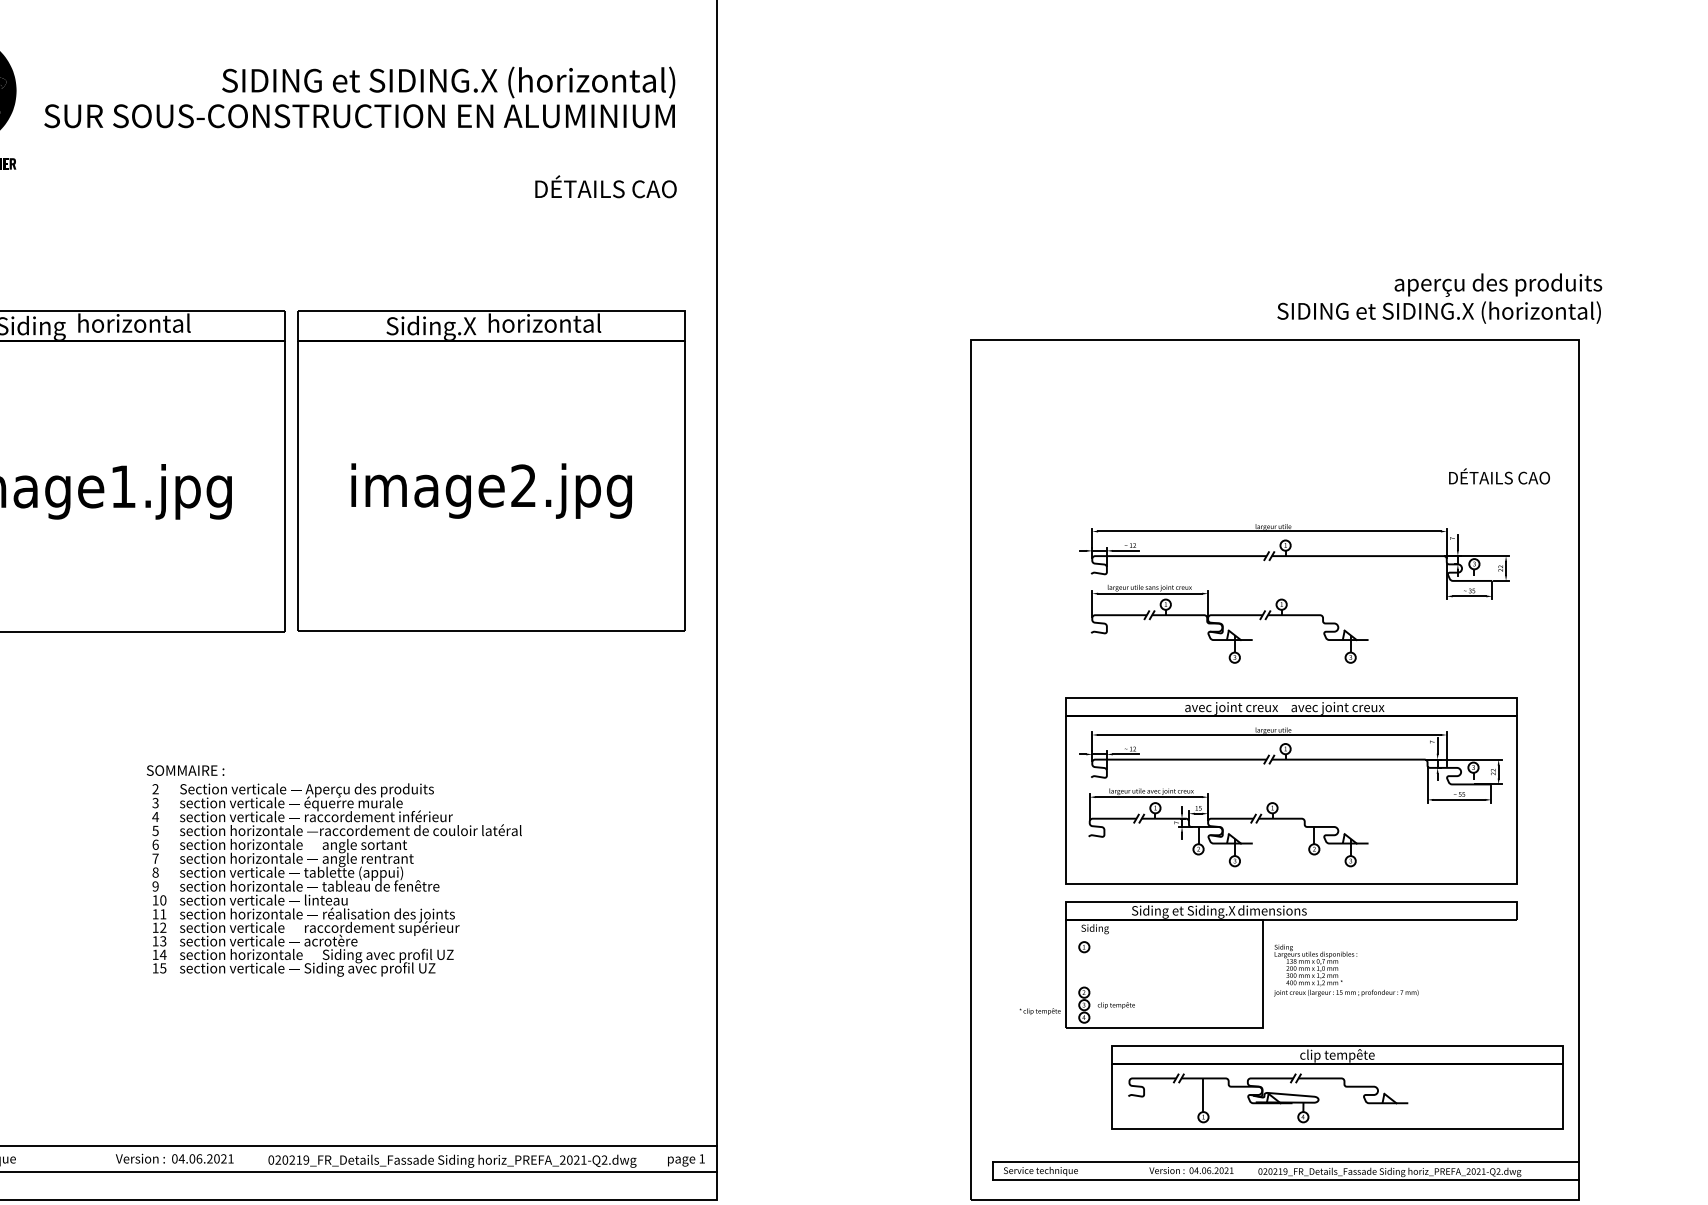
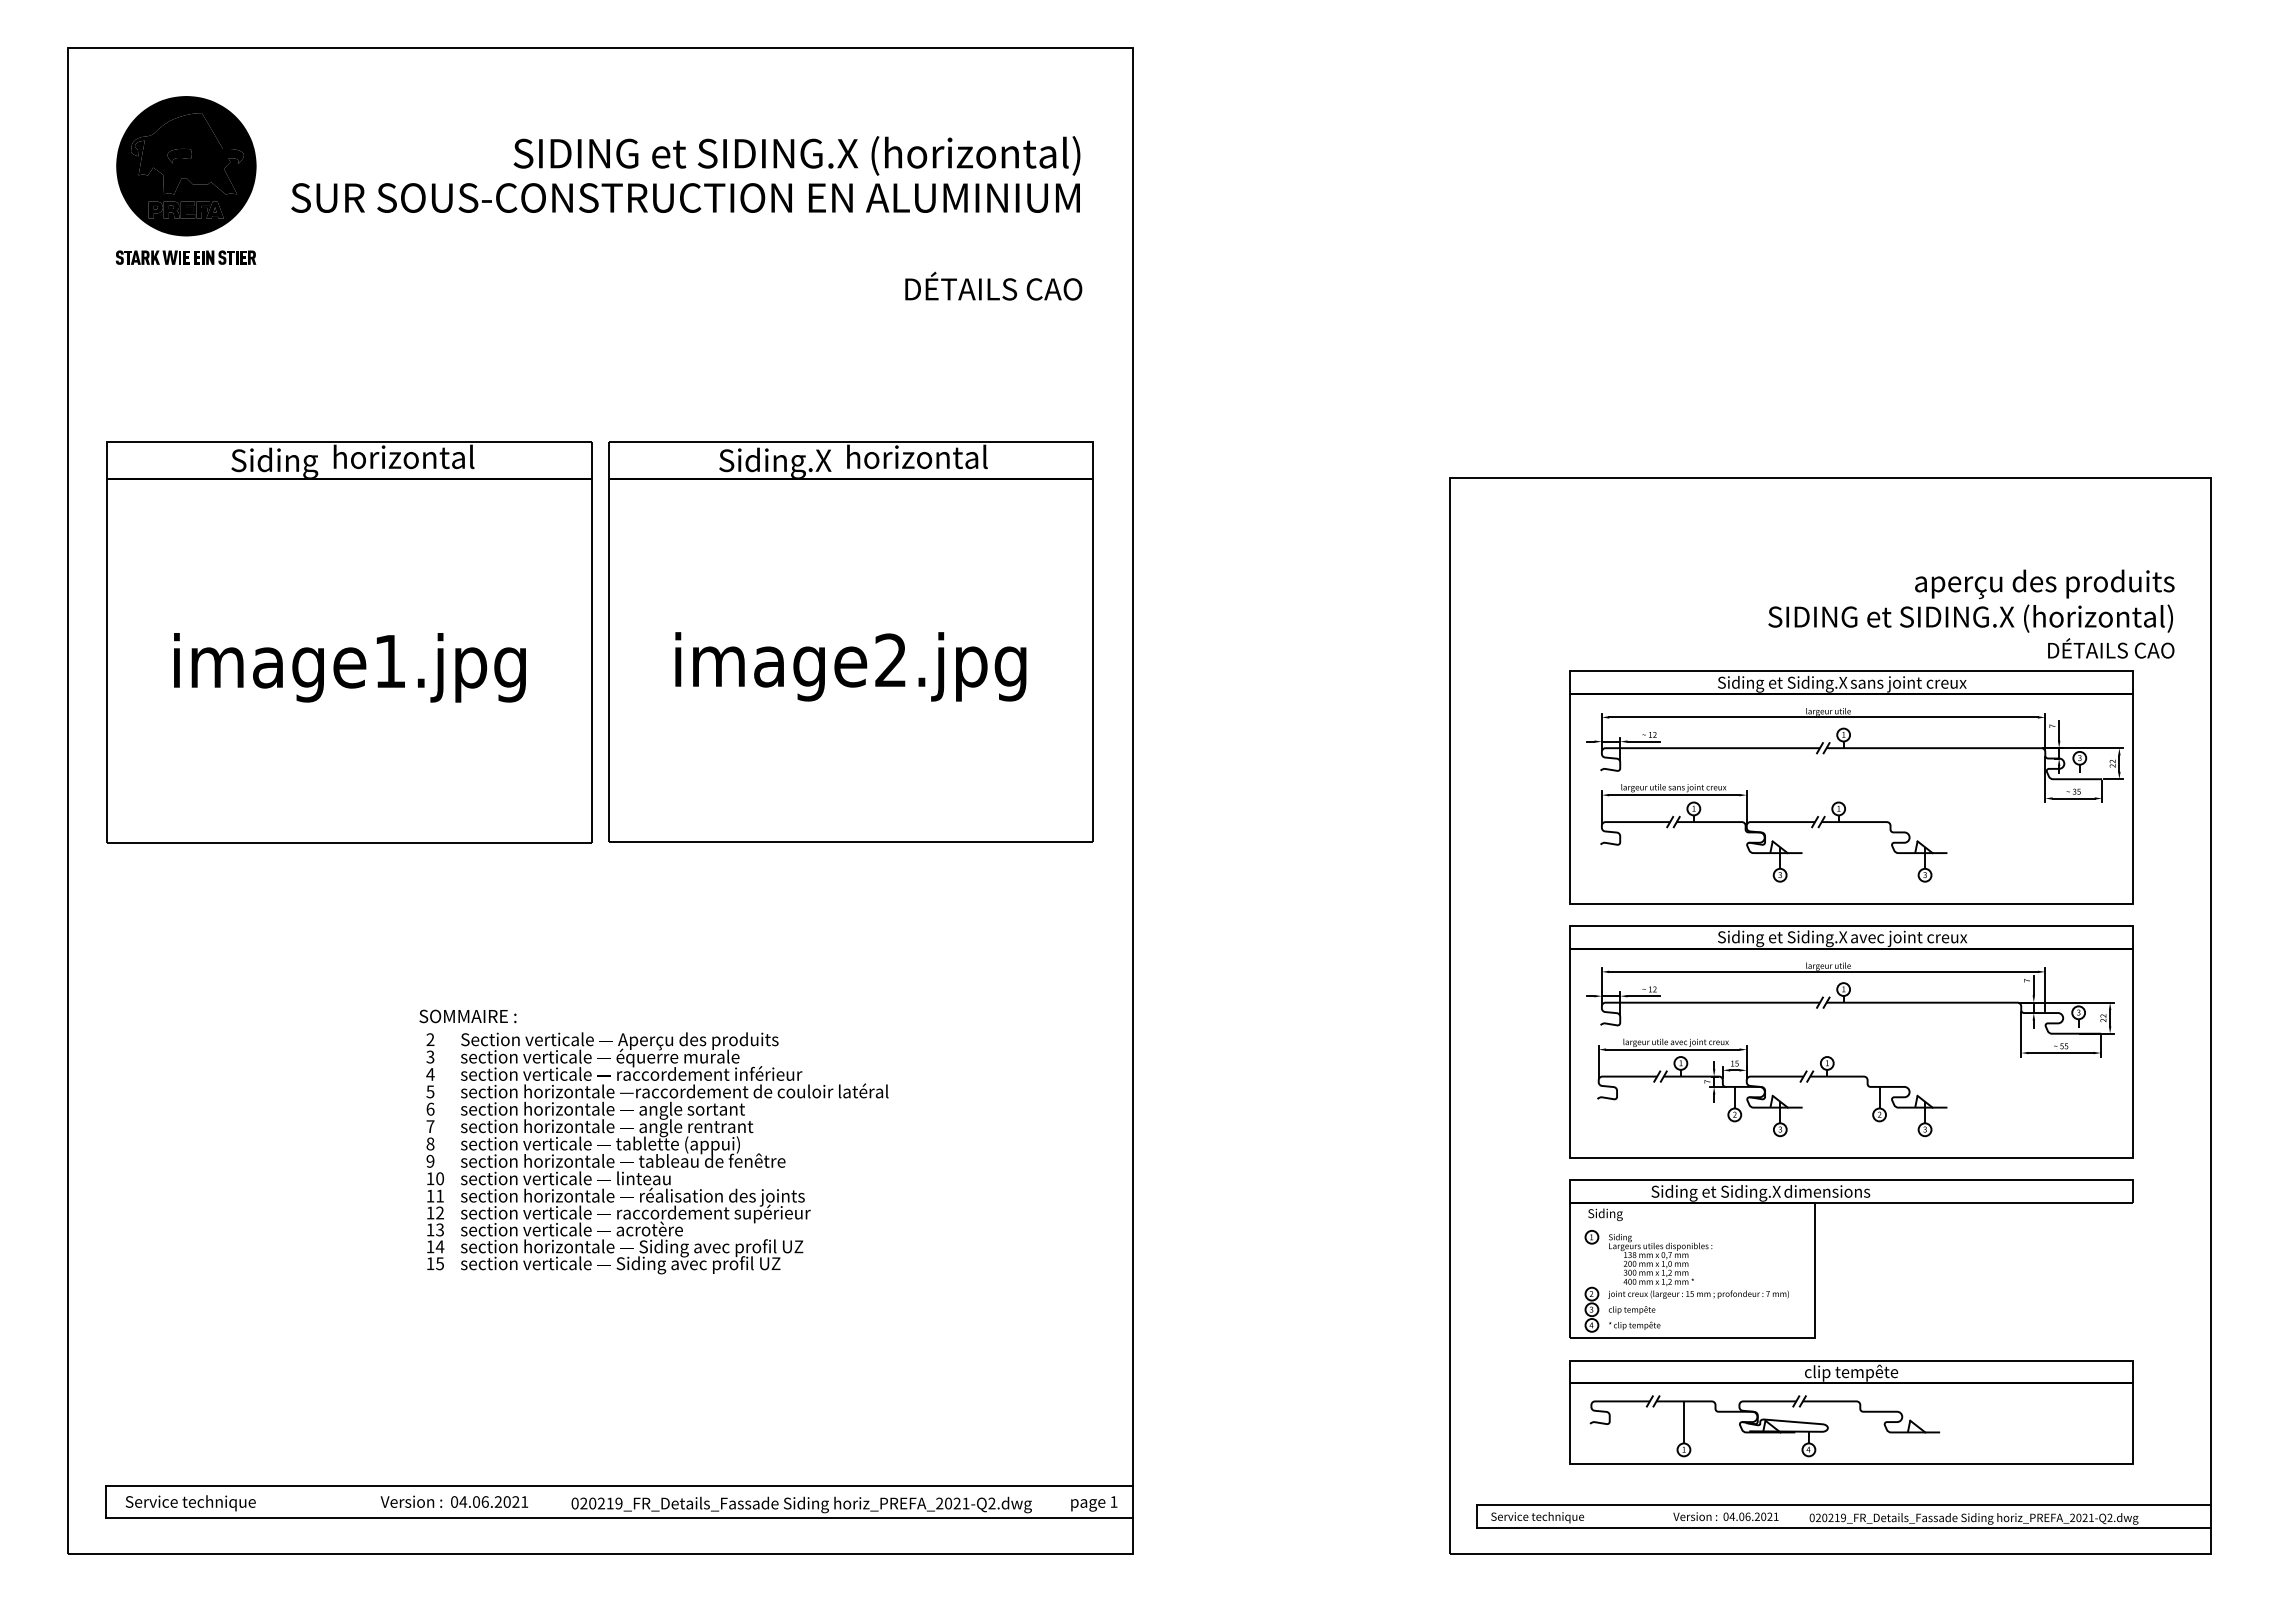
text: (1439, 298) -> (1971, 600), moved
part: (1291, 587) -> (1851, 787), added
text: (1236, 708) -> (1782, 938), avec joint creux -> Siding et Siding.X
text: (1346, 970) -> (1698, 1266), moved
text: (1039, 1011) -> (1634, 1325), moved
part: (1337, 1087) -> (1851, 1412), moved

